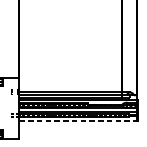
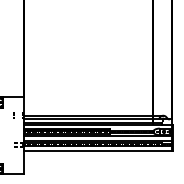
line: (78, 120) -> (98, 151), dashed -> solid

